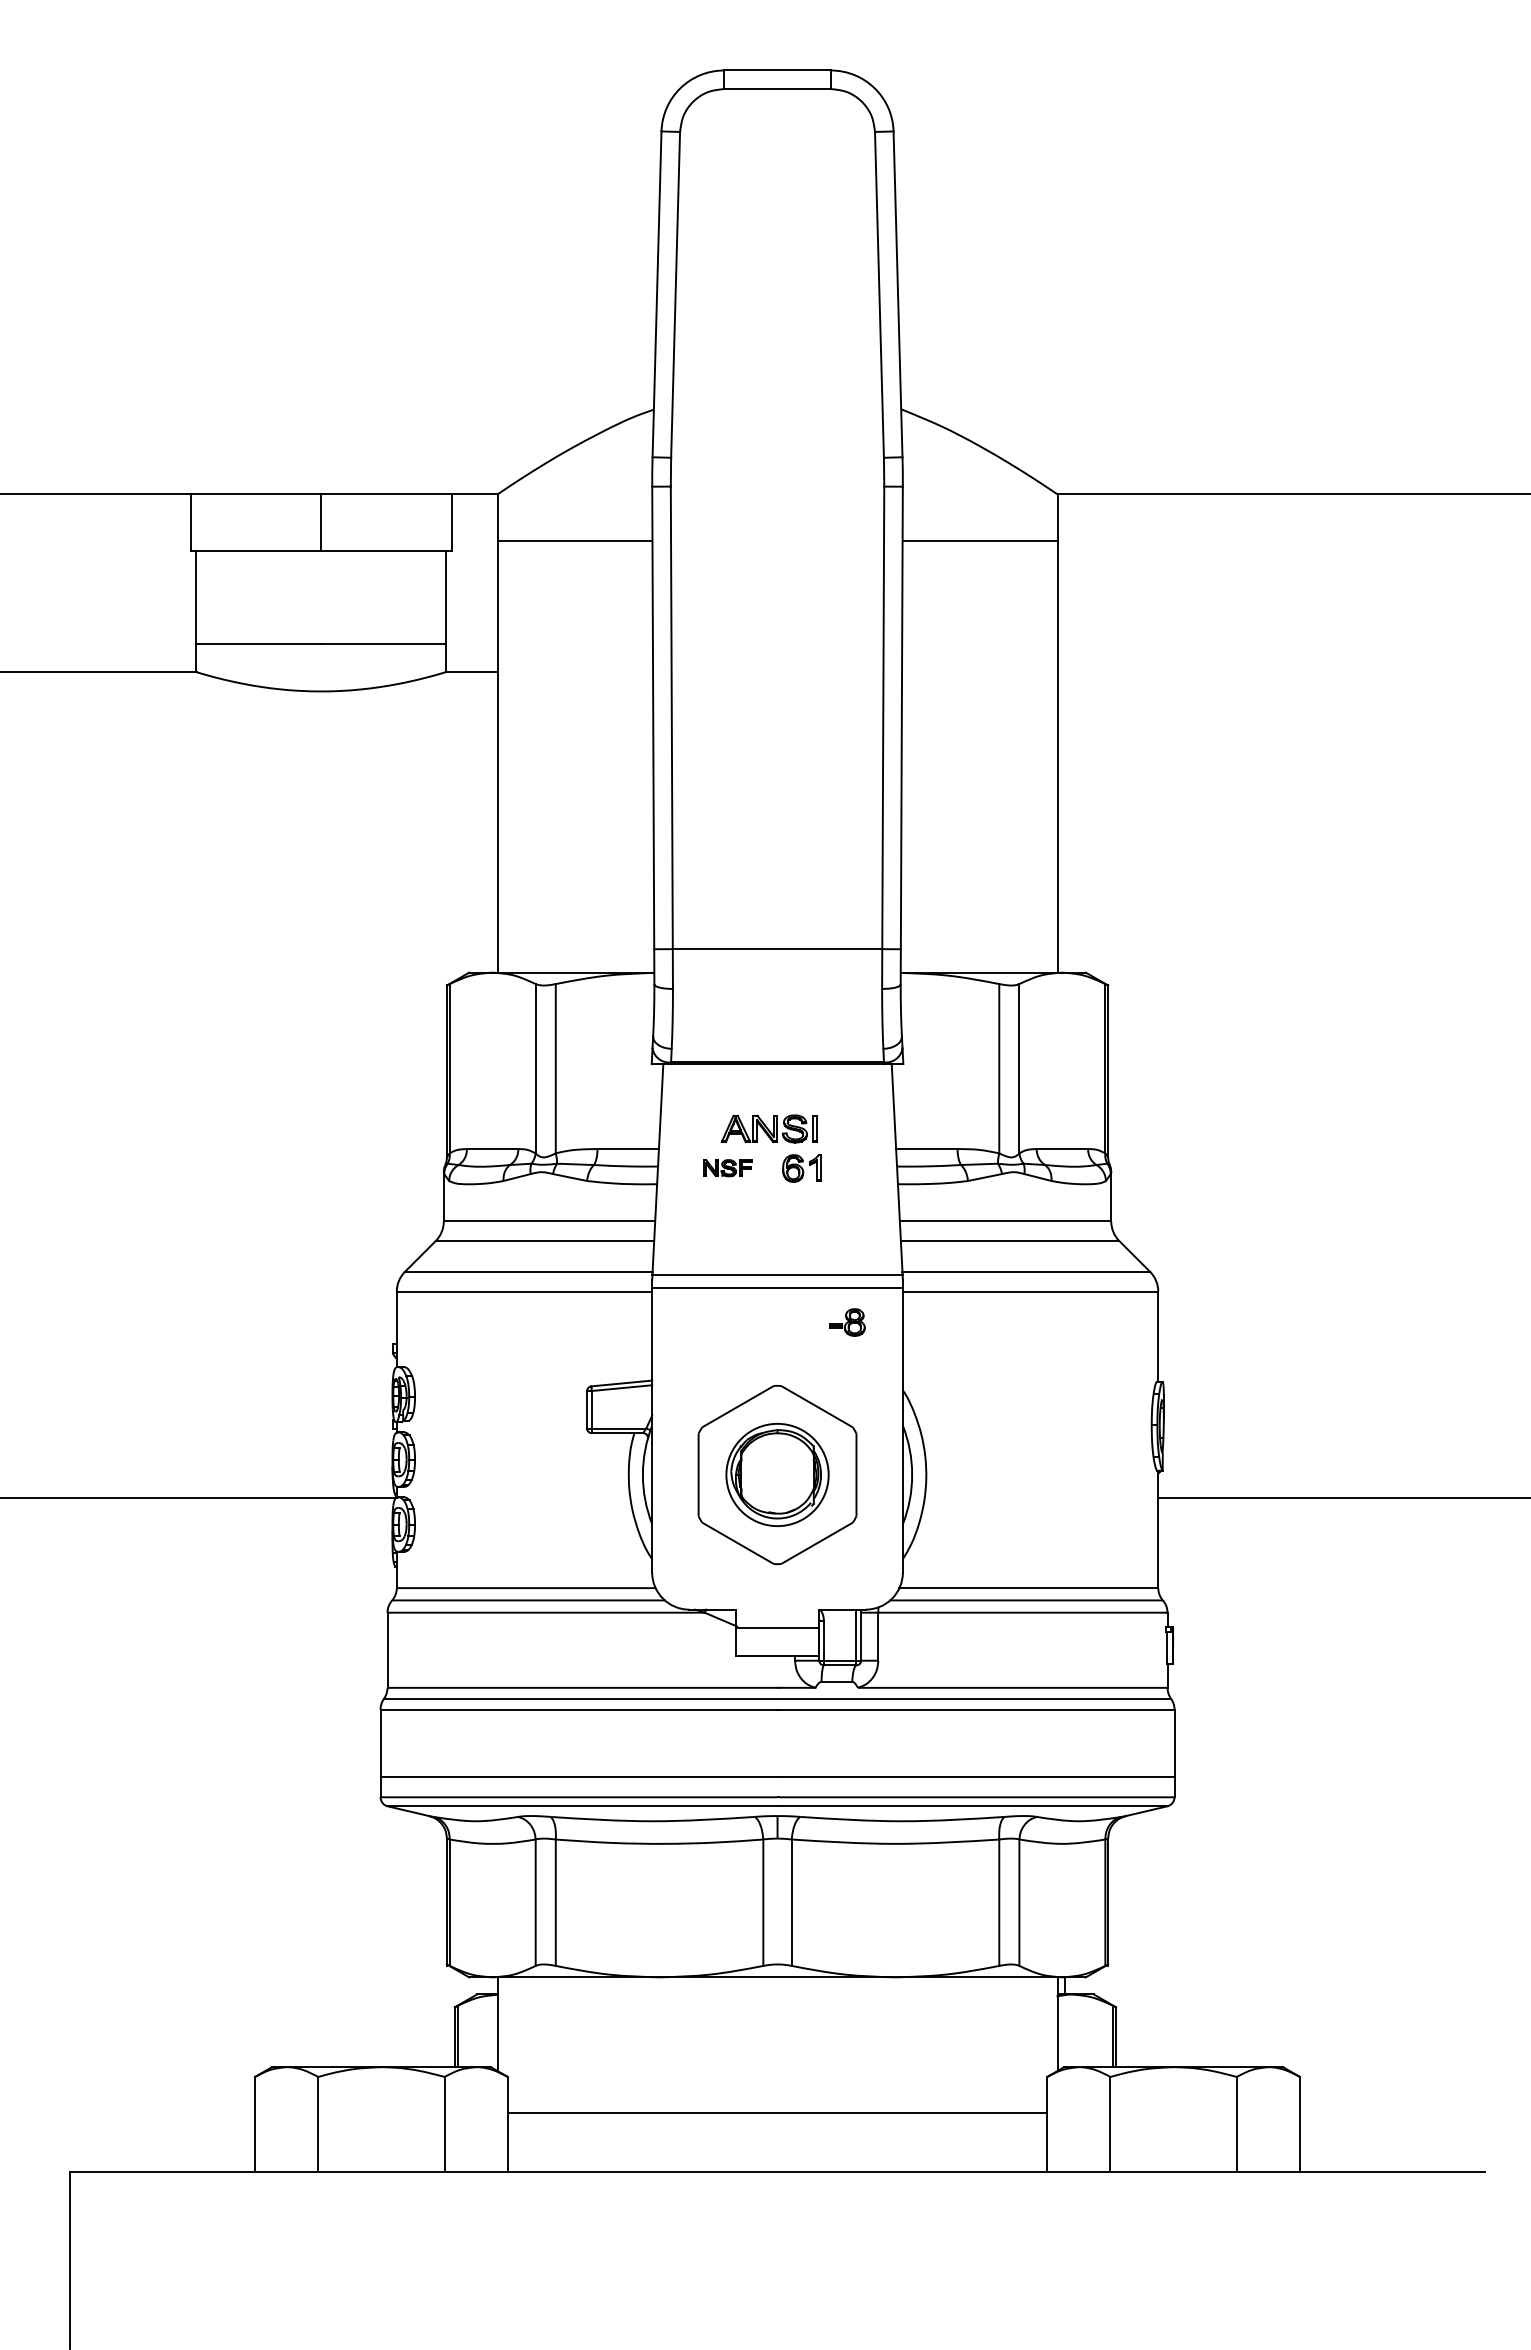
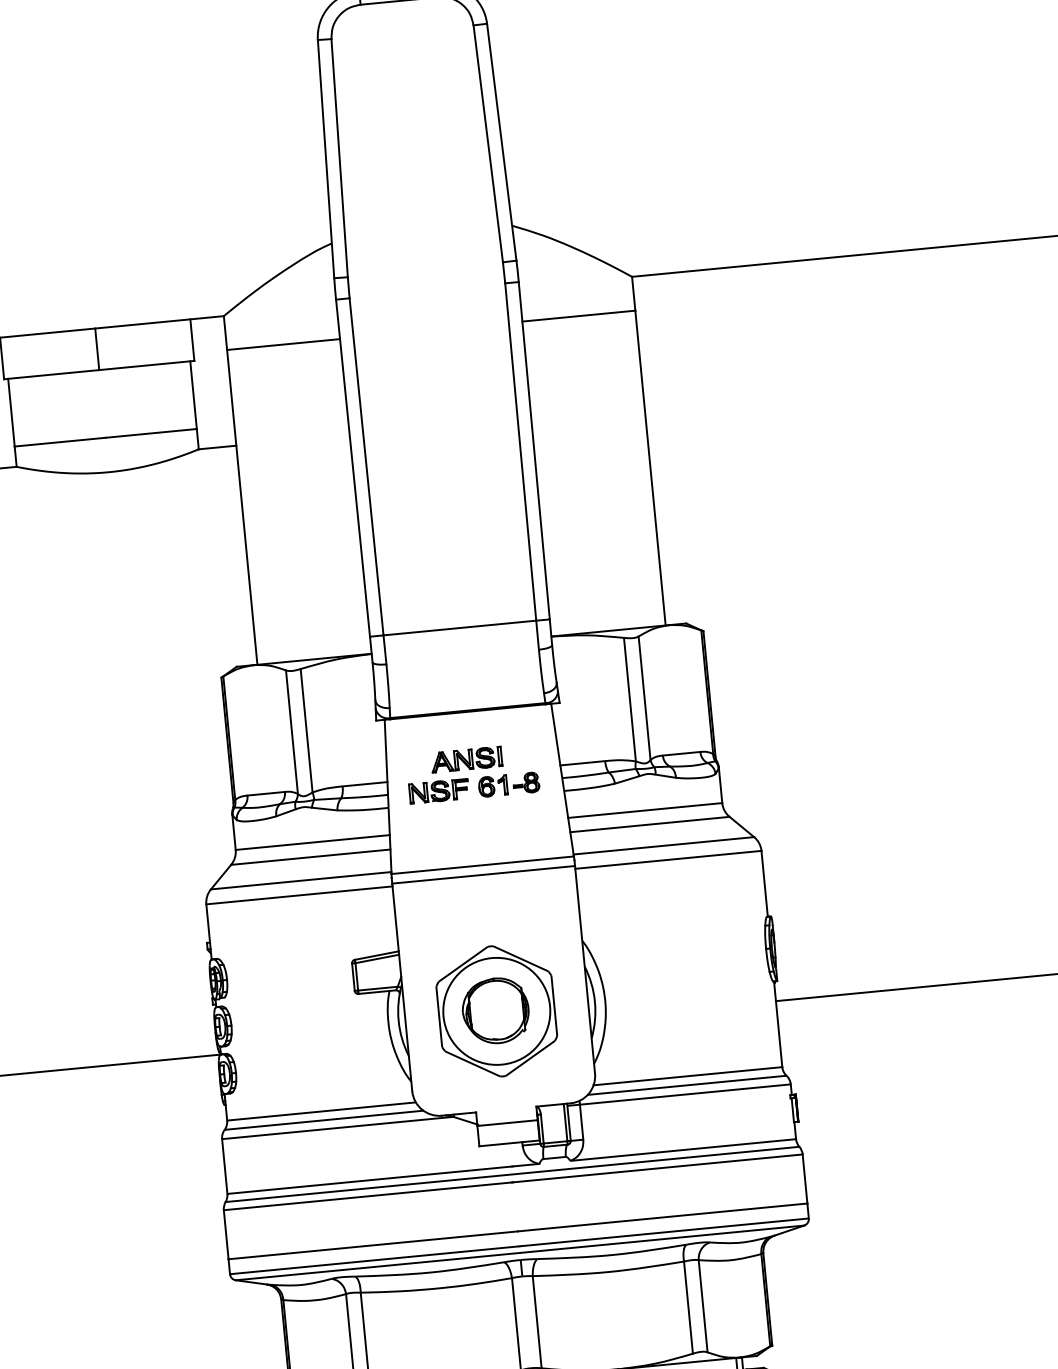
part: (727, 1167) -> (438, 790), size x1.67
part: (847, 1322) -> (526, 783), moved
circle: (777, 1474) -> (496, 1011), size x1.43

